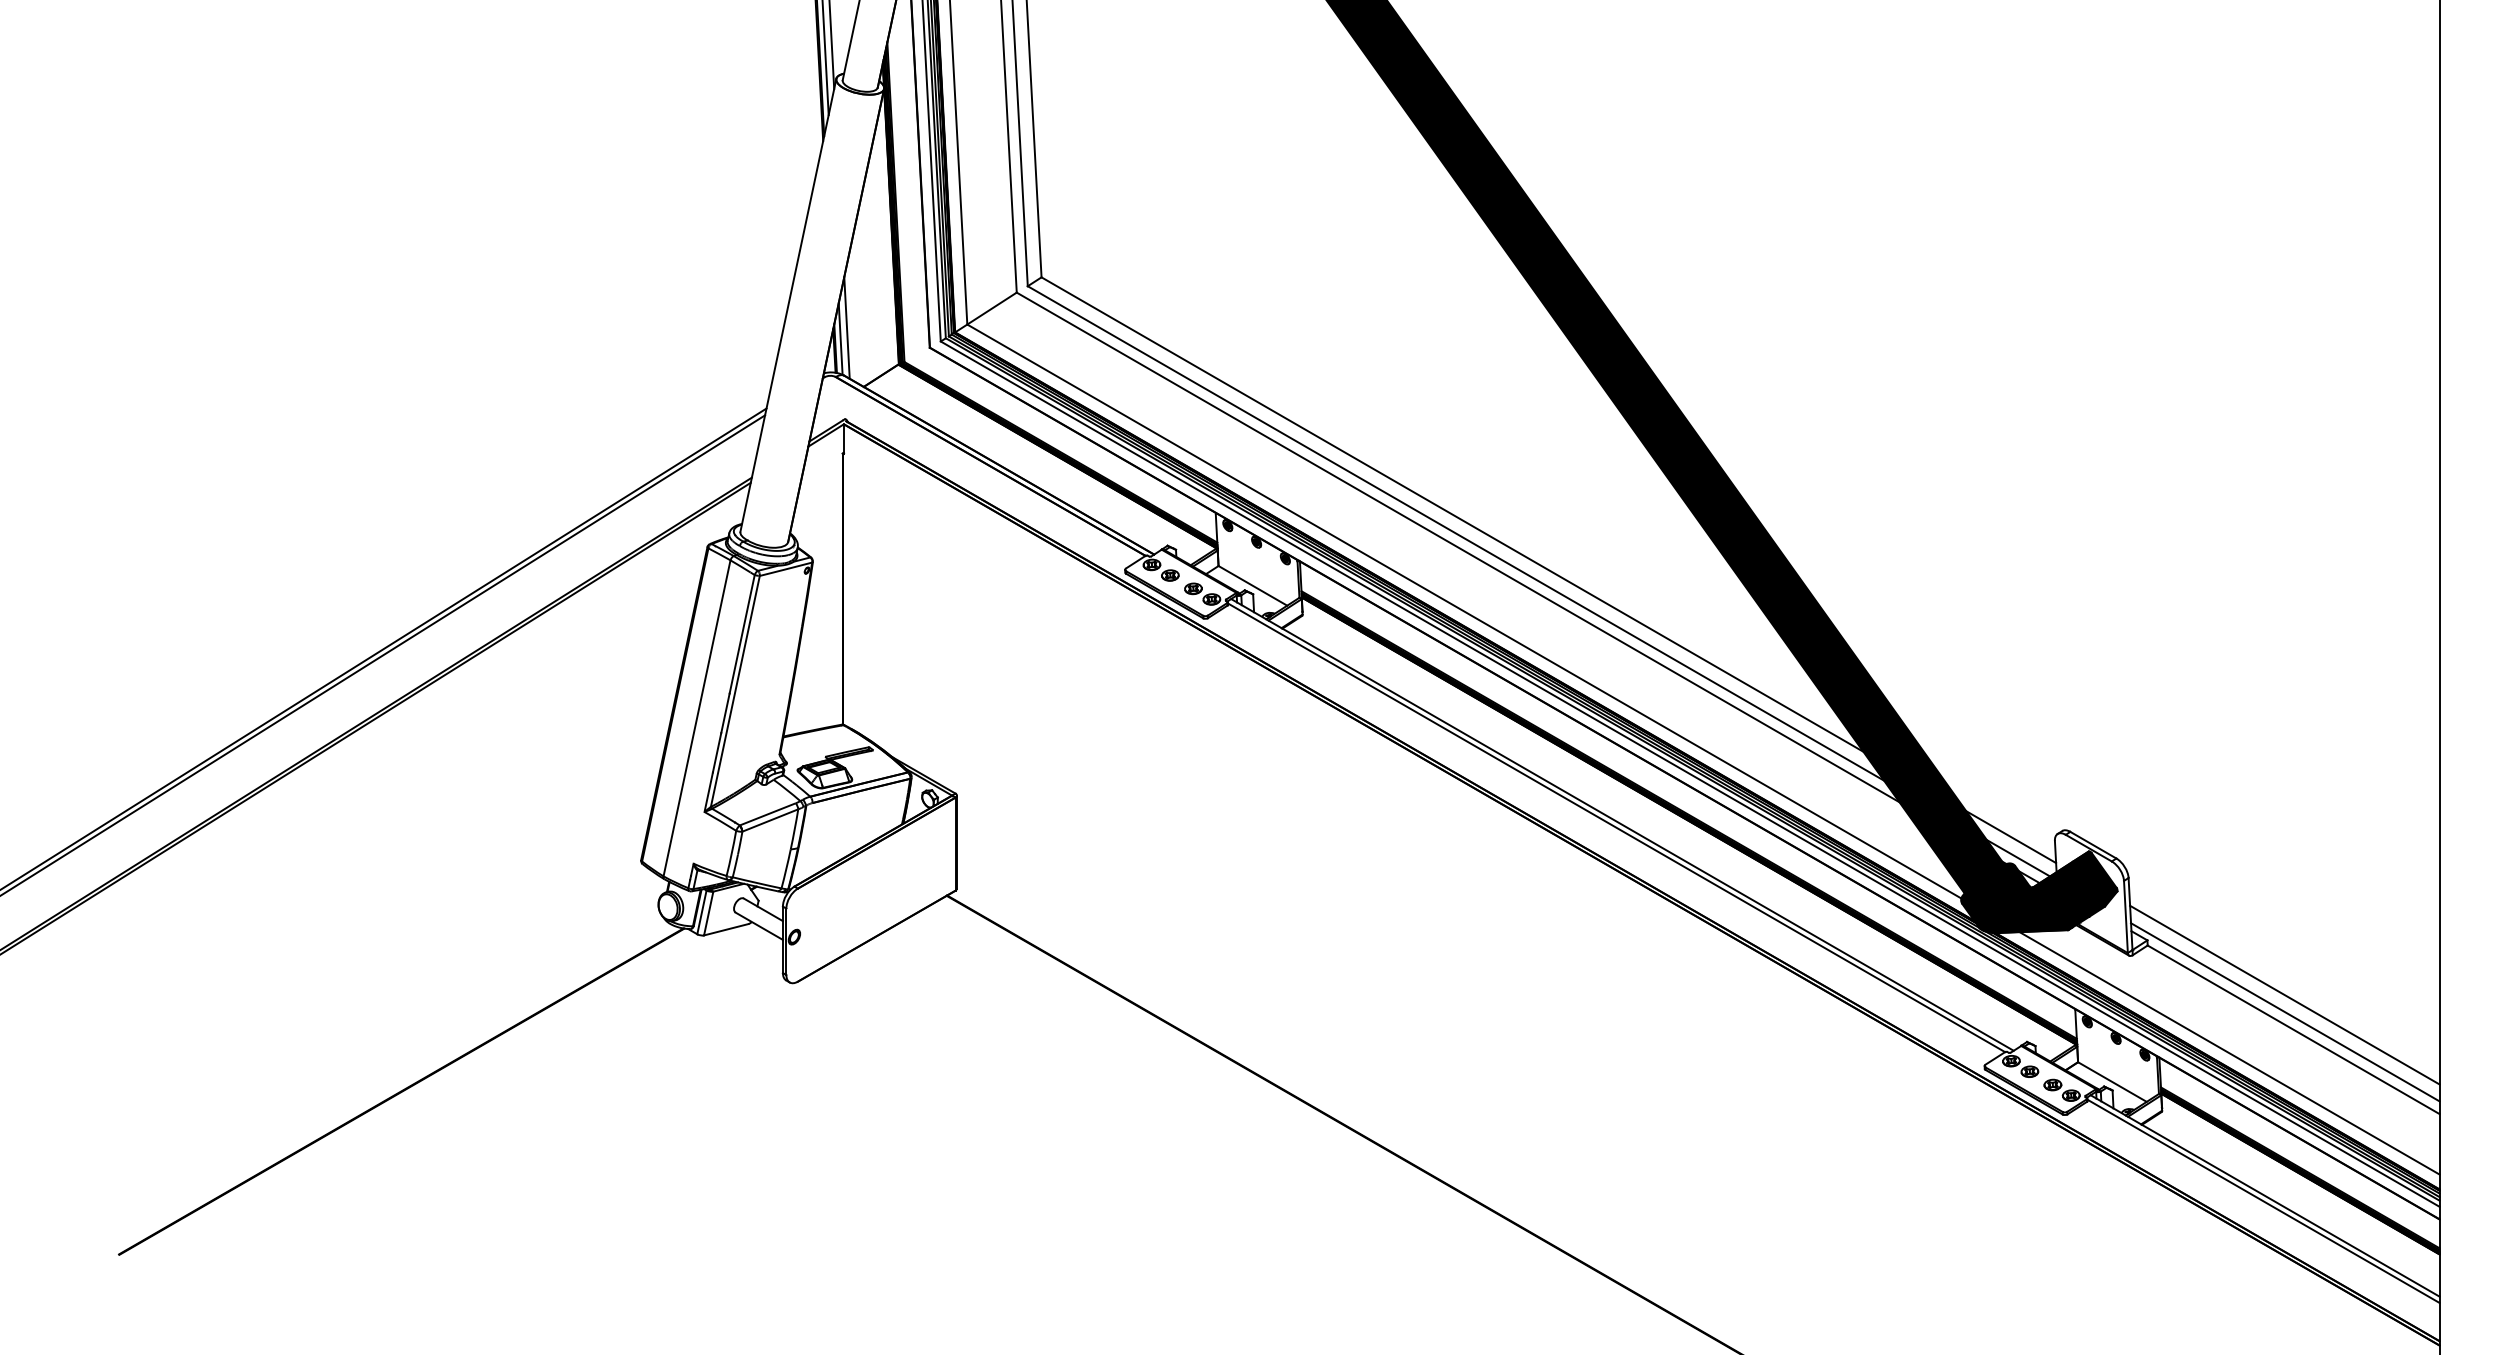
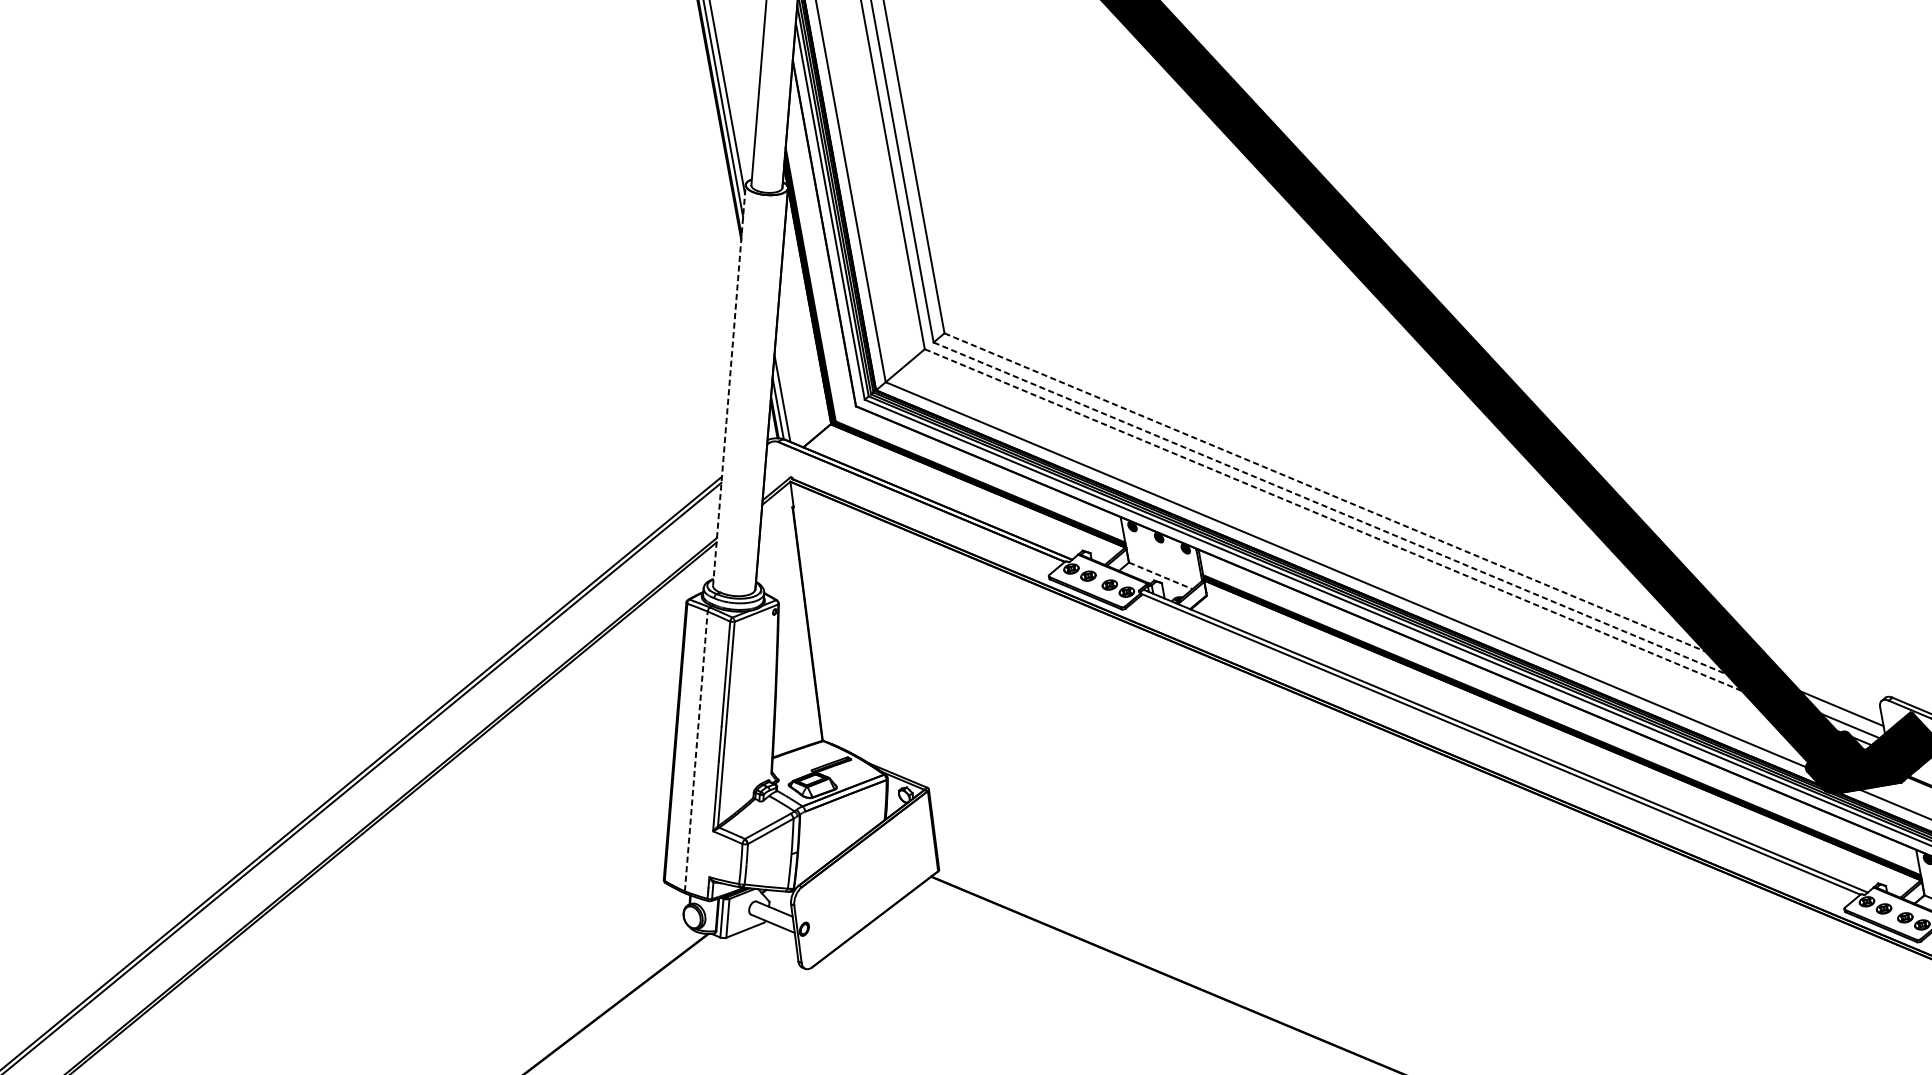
line: (788, 305) -> (729, 385), solid -> dashed
line: (1452, 514) -> (1324, 492), solid -> dashed
line: (1456, 533) -> (1330, 508), solid -> dashed
line: (1458, 547) -> (1333, 520), solid -> dashed
line: (1252, 585) -> (1160, 575), solid -> dashed
line: (697, 718) -> (696, 751), solid -> dashed

